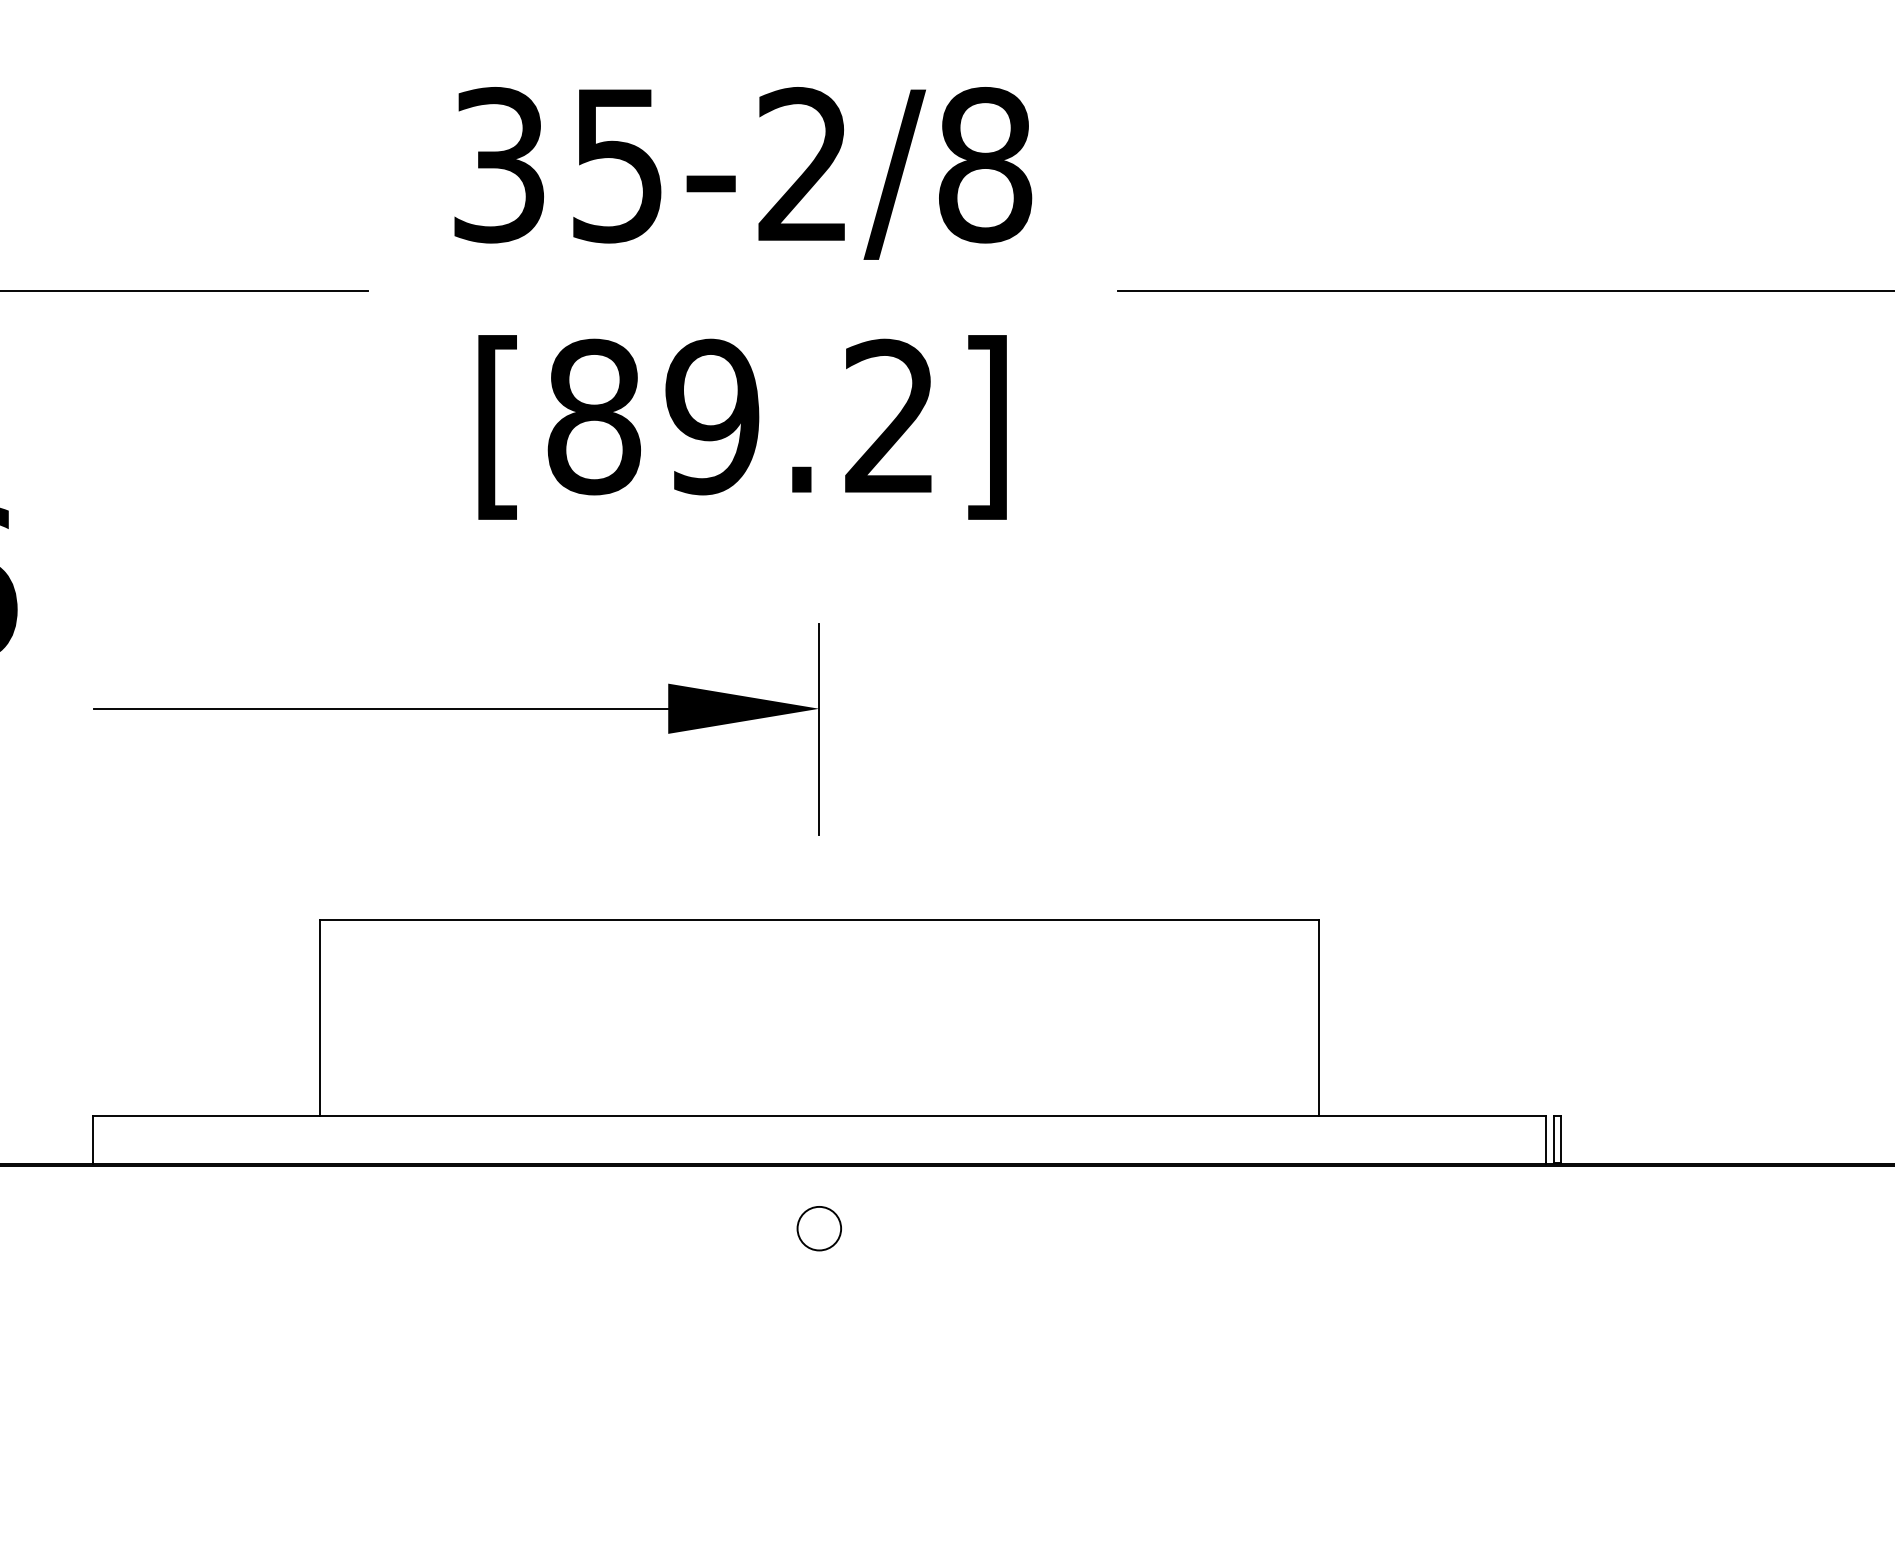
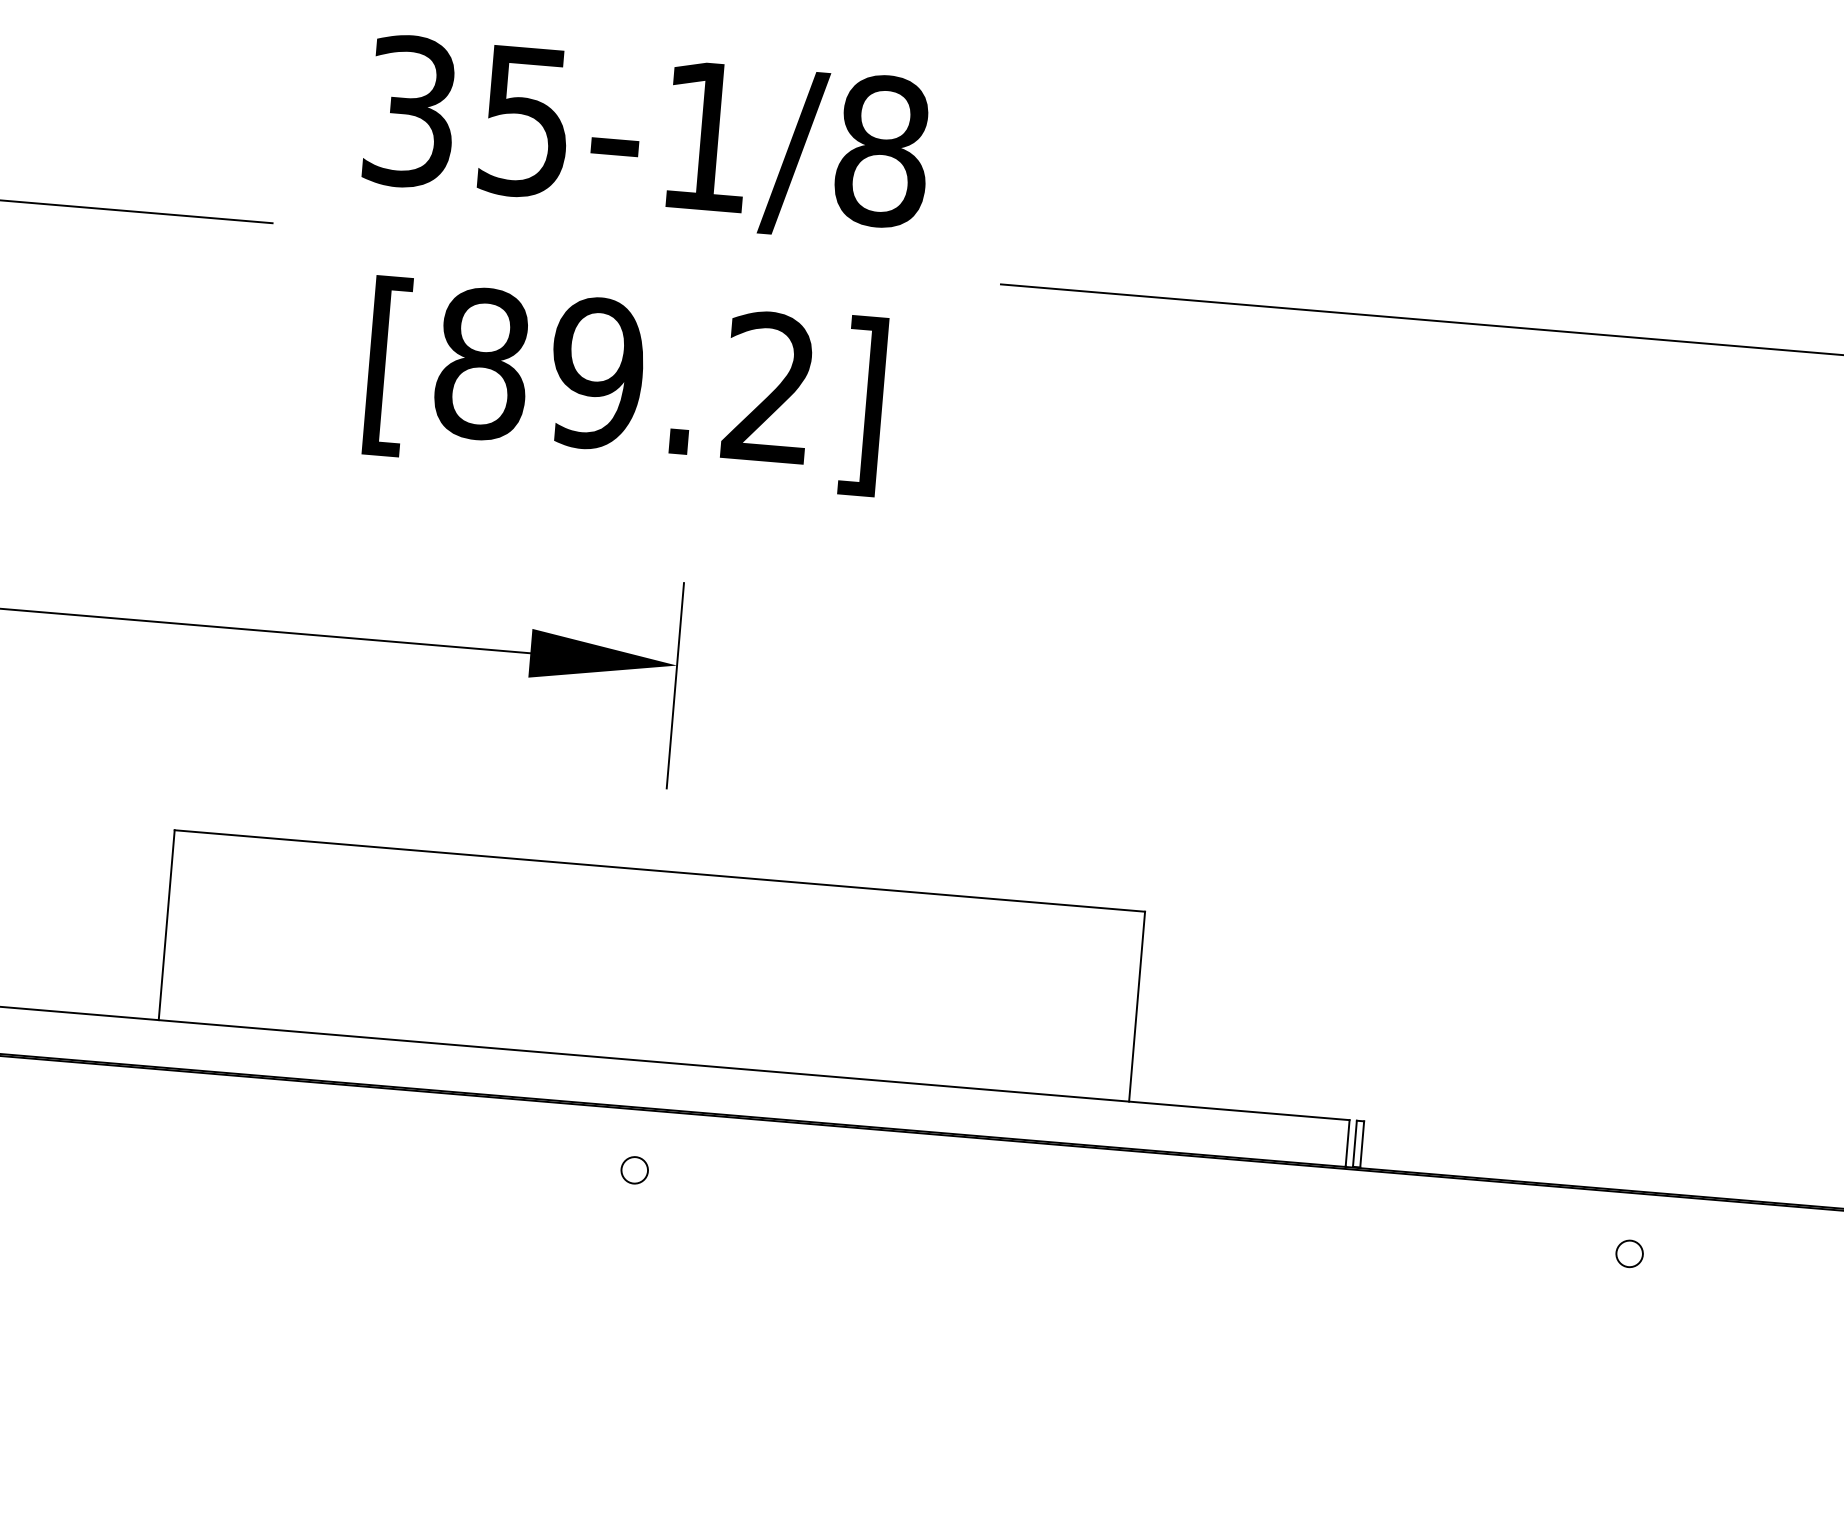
text: (802, 163) -> (705, 134), 35-2/8 -> 35-1/8
circle: (818, 1228) -> (633, 1170), size x0.62
circle: (1843, 1228) -> (1629, 1253), added

